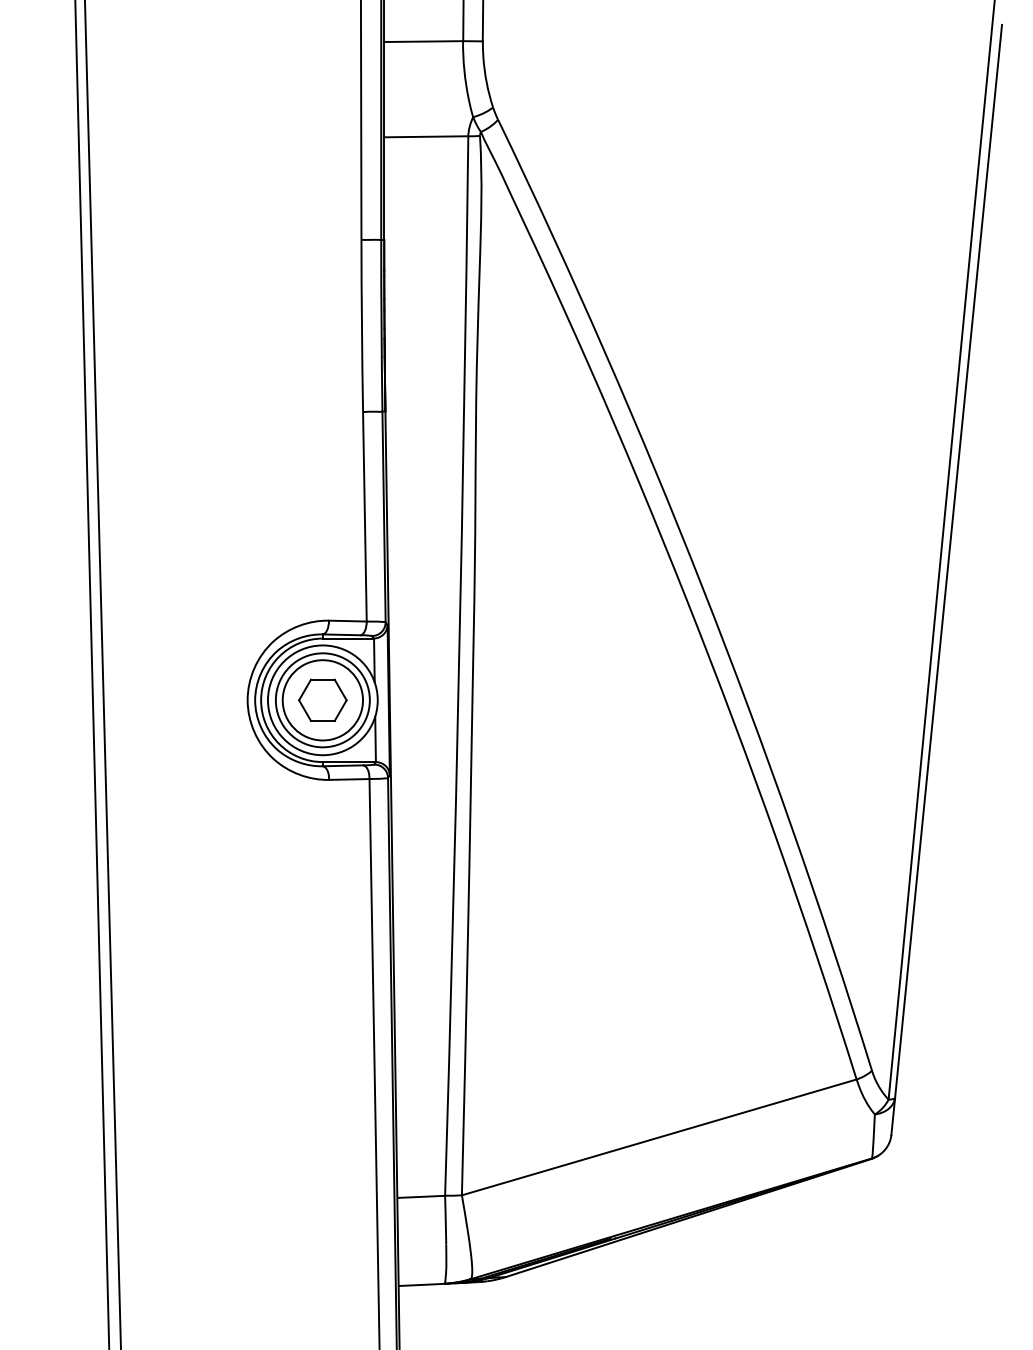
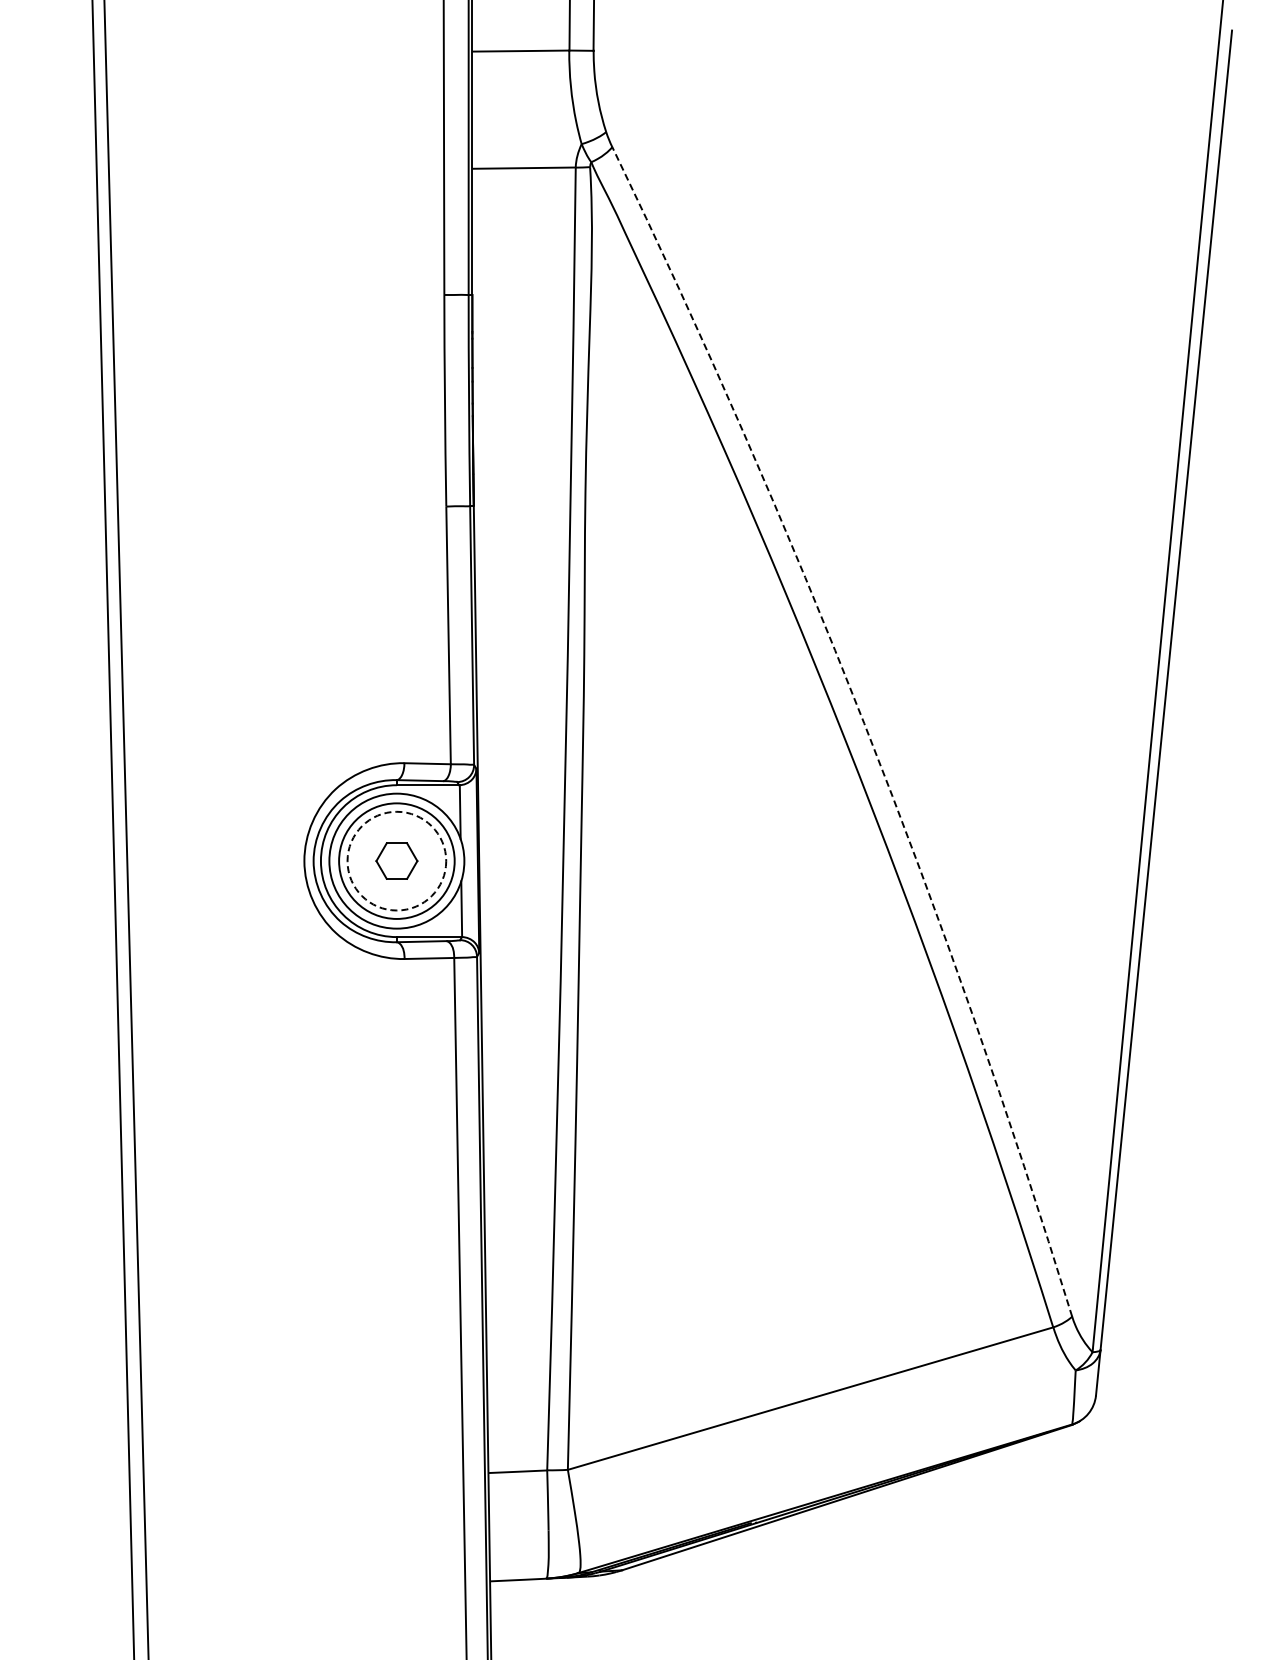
arc: (703, 588) -> (864, 723), solid -> dashed
circle: (322, 699) -> (396, 860), solid -> dashed
part: (322, 699) -> (396, 860), size x0.7

